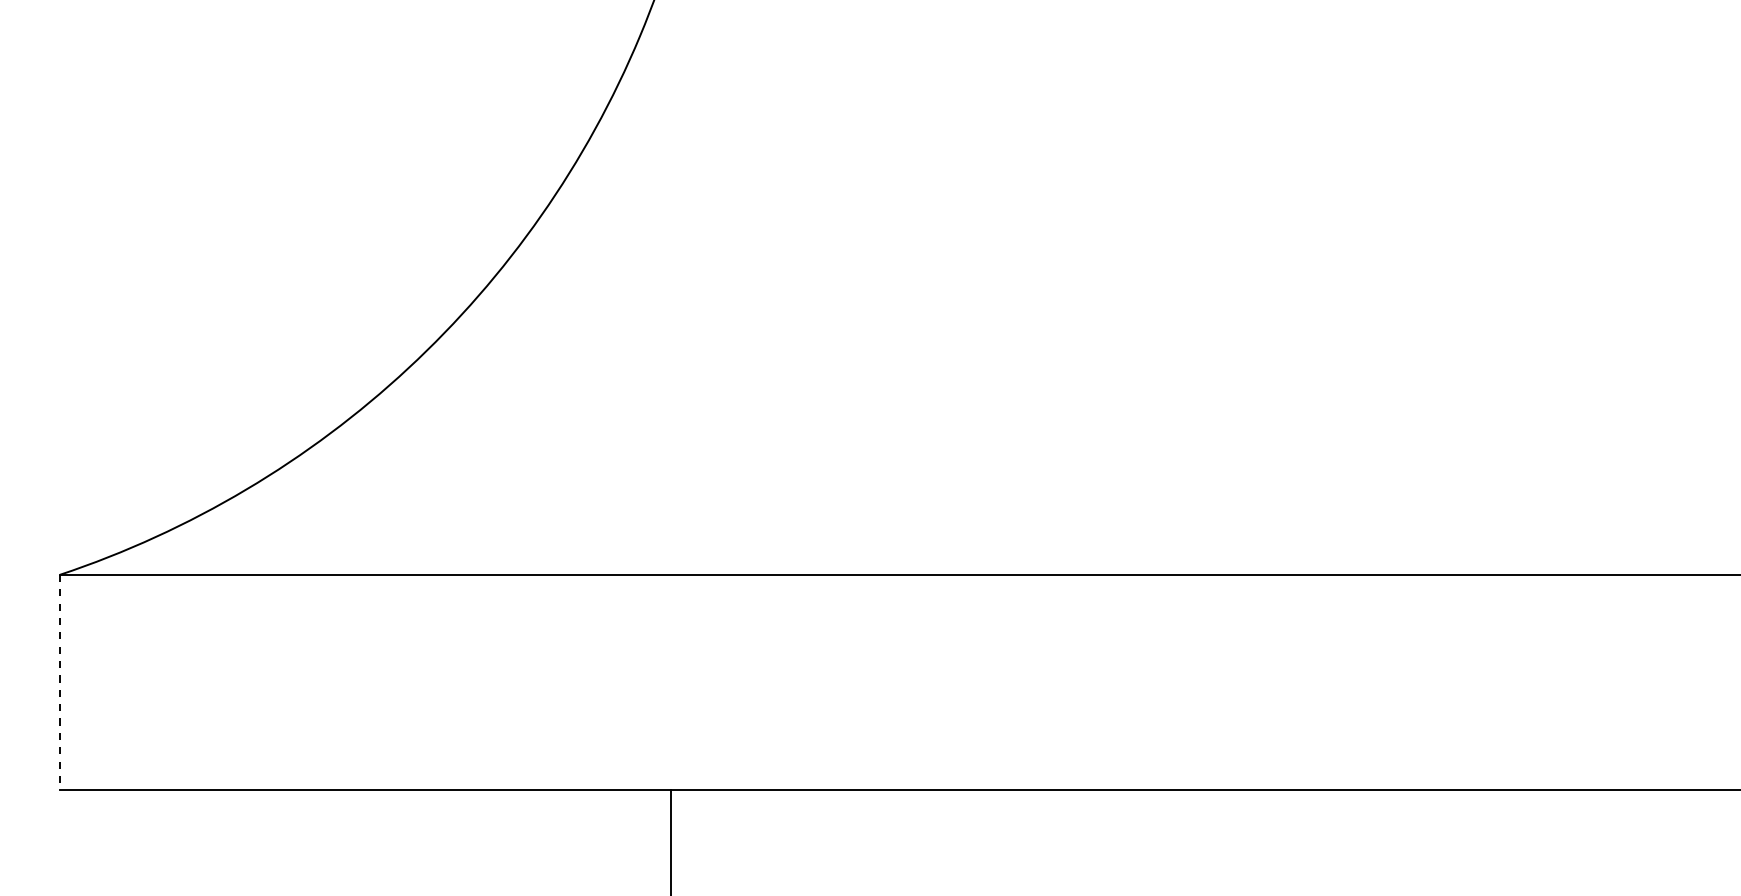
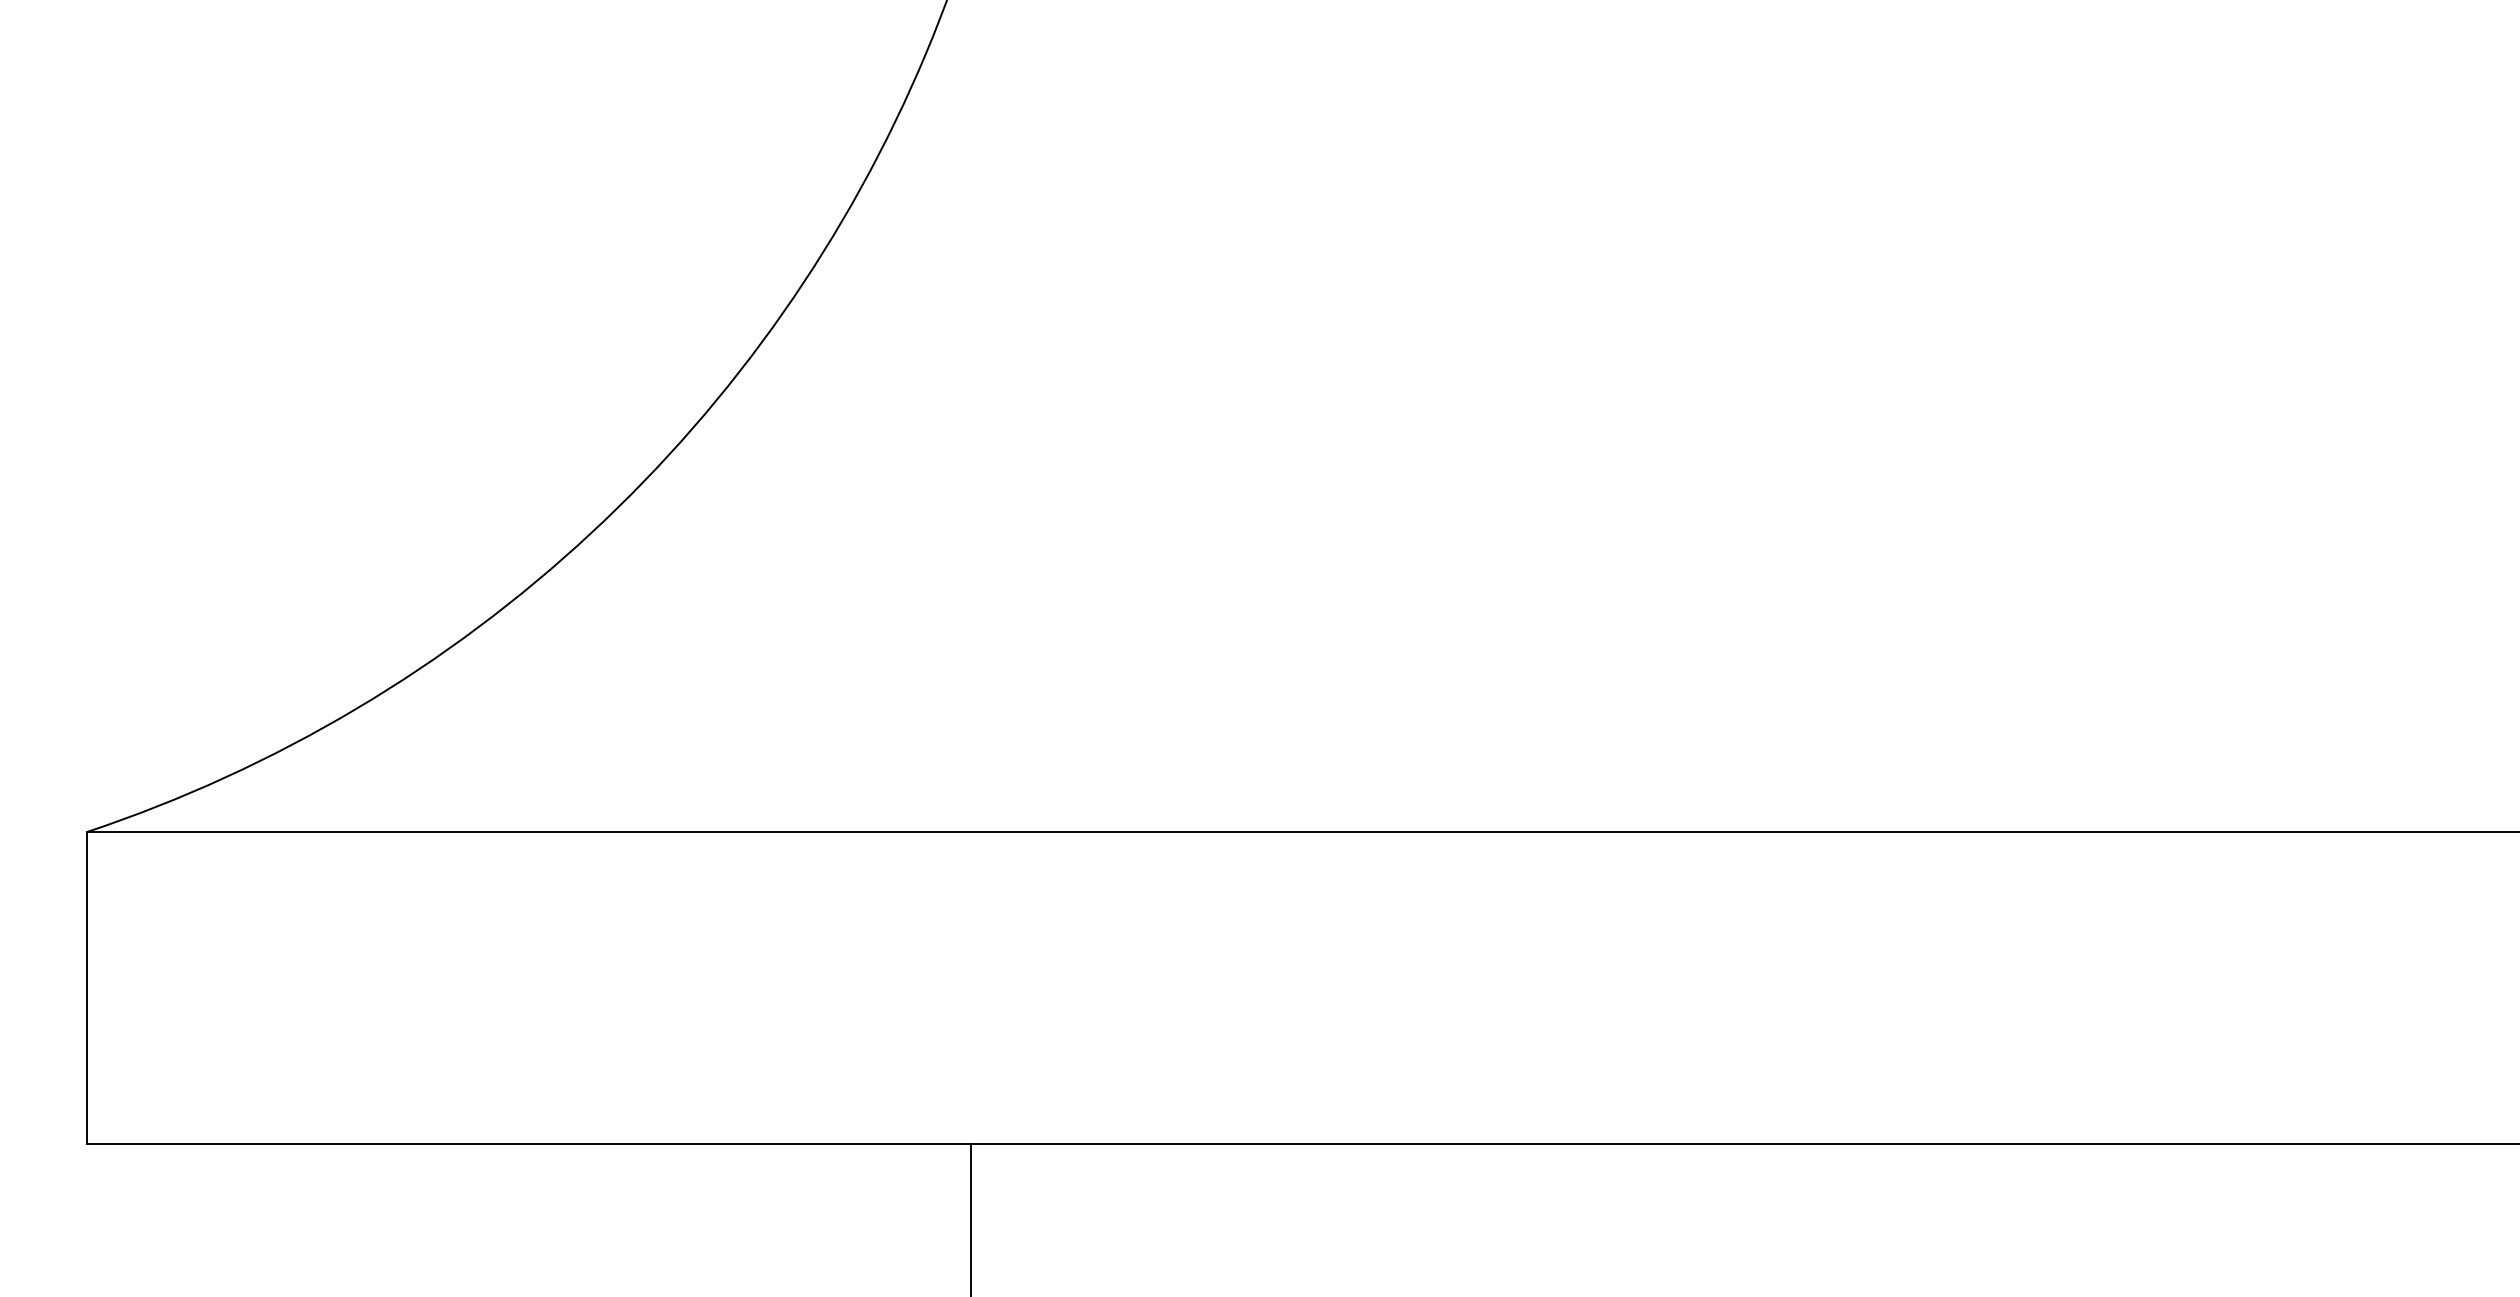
line: (60, 682) -> (87, 987), dashed -> solid

